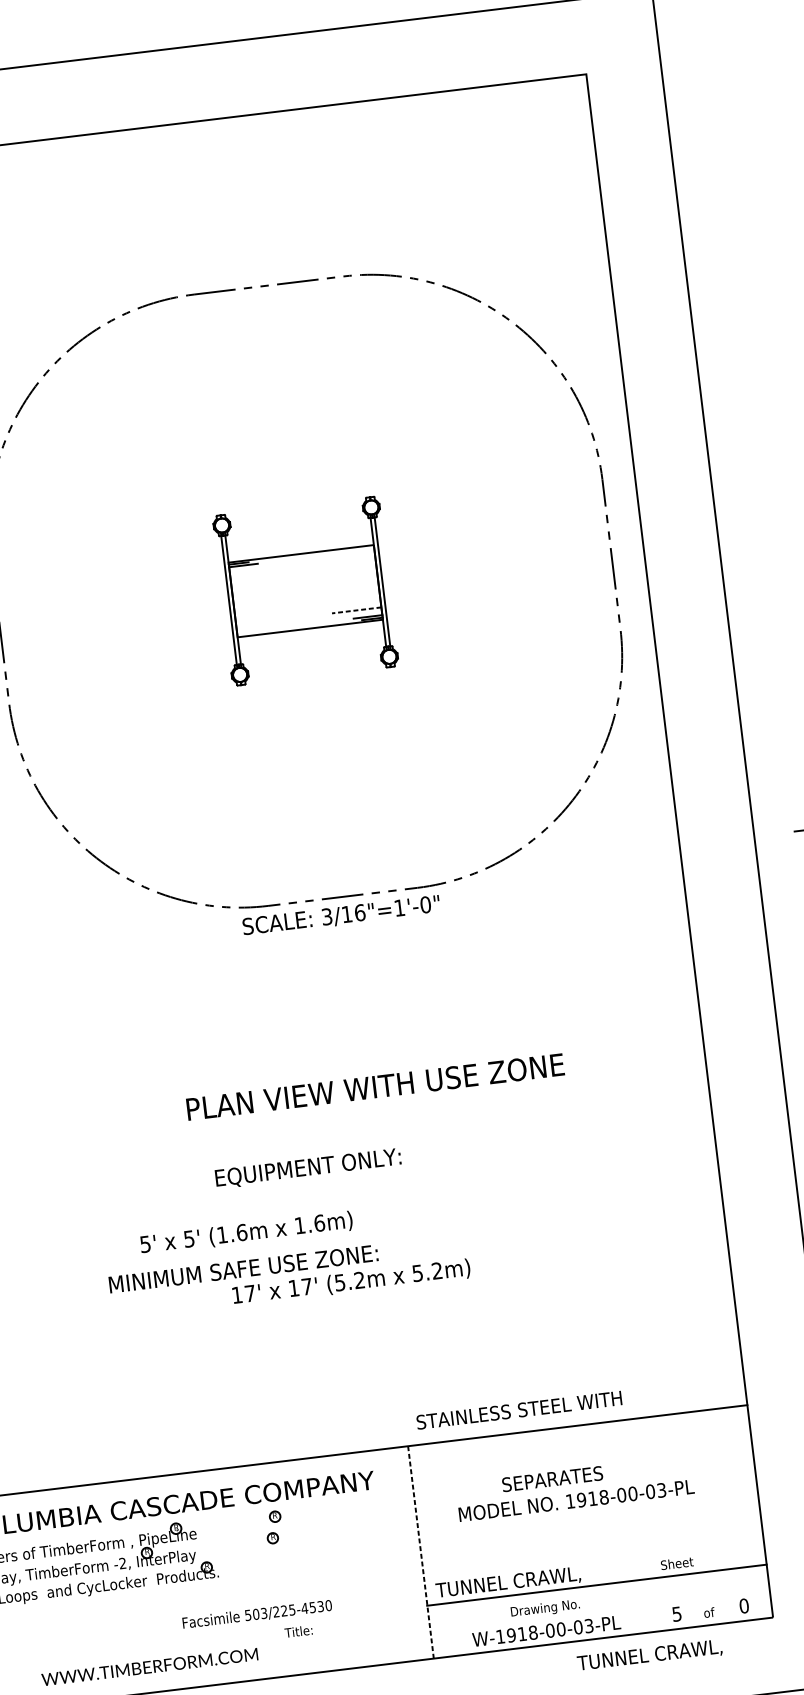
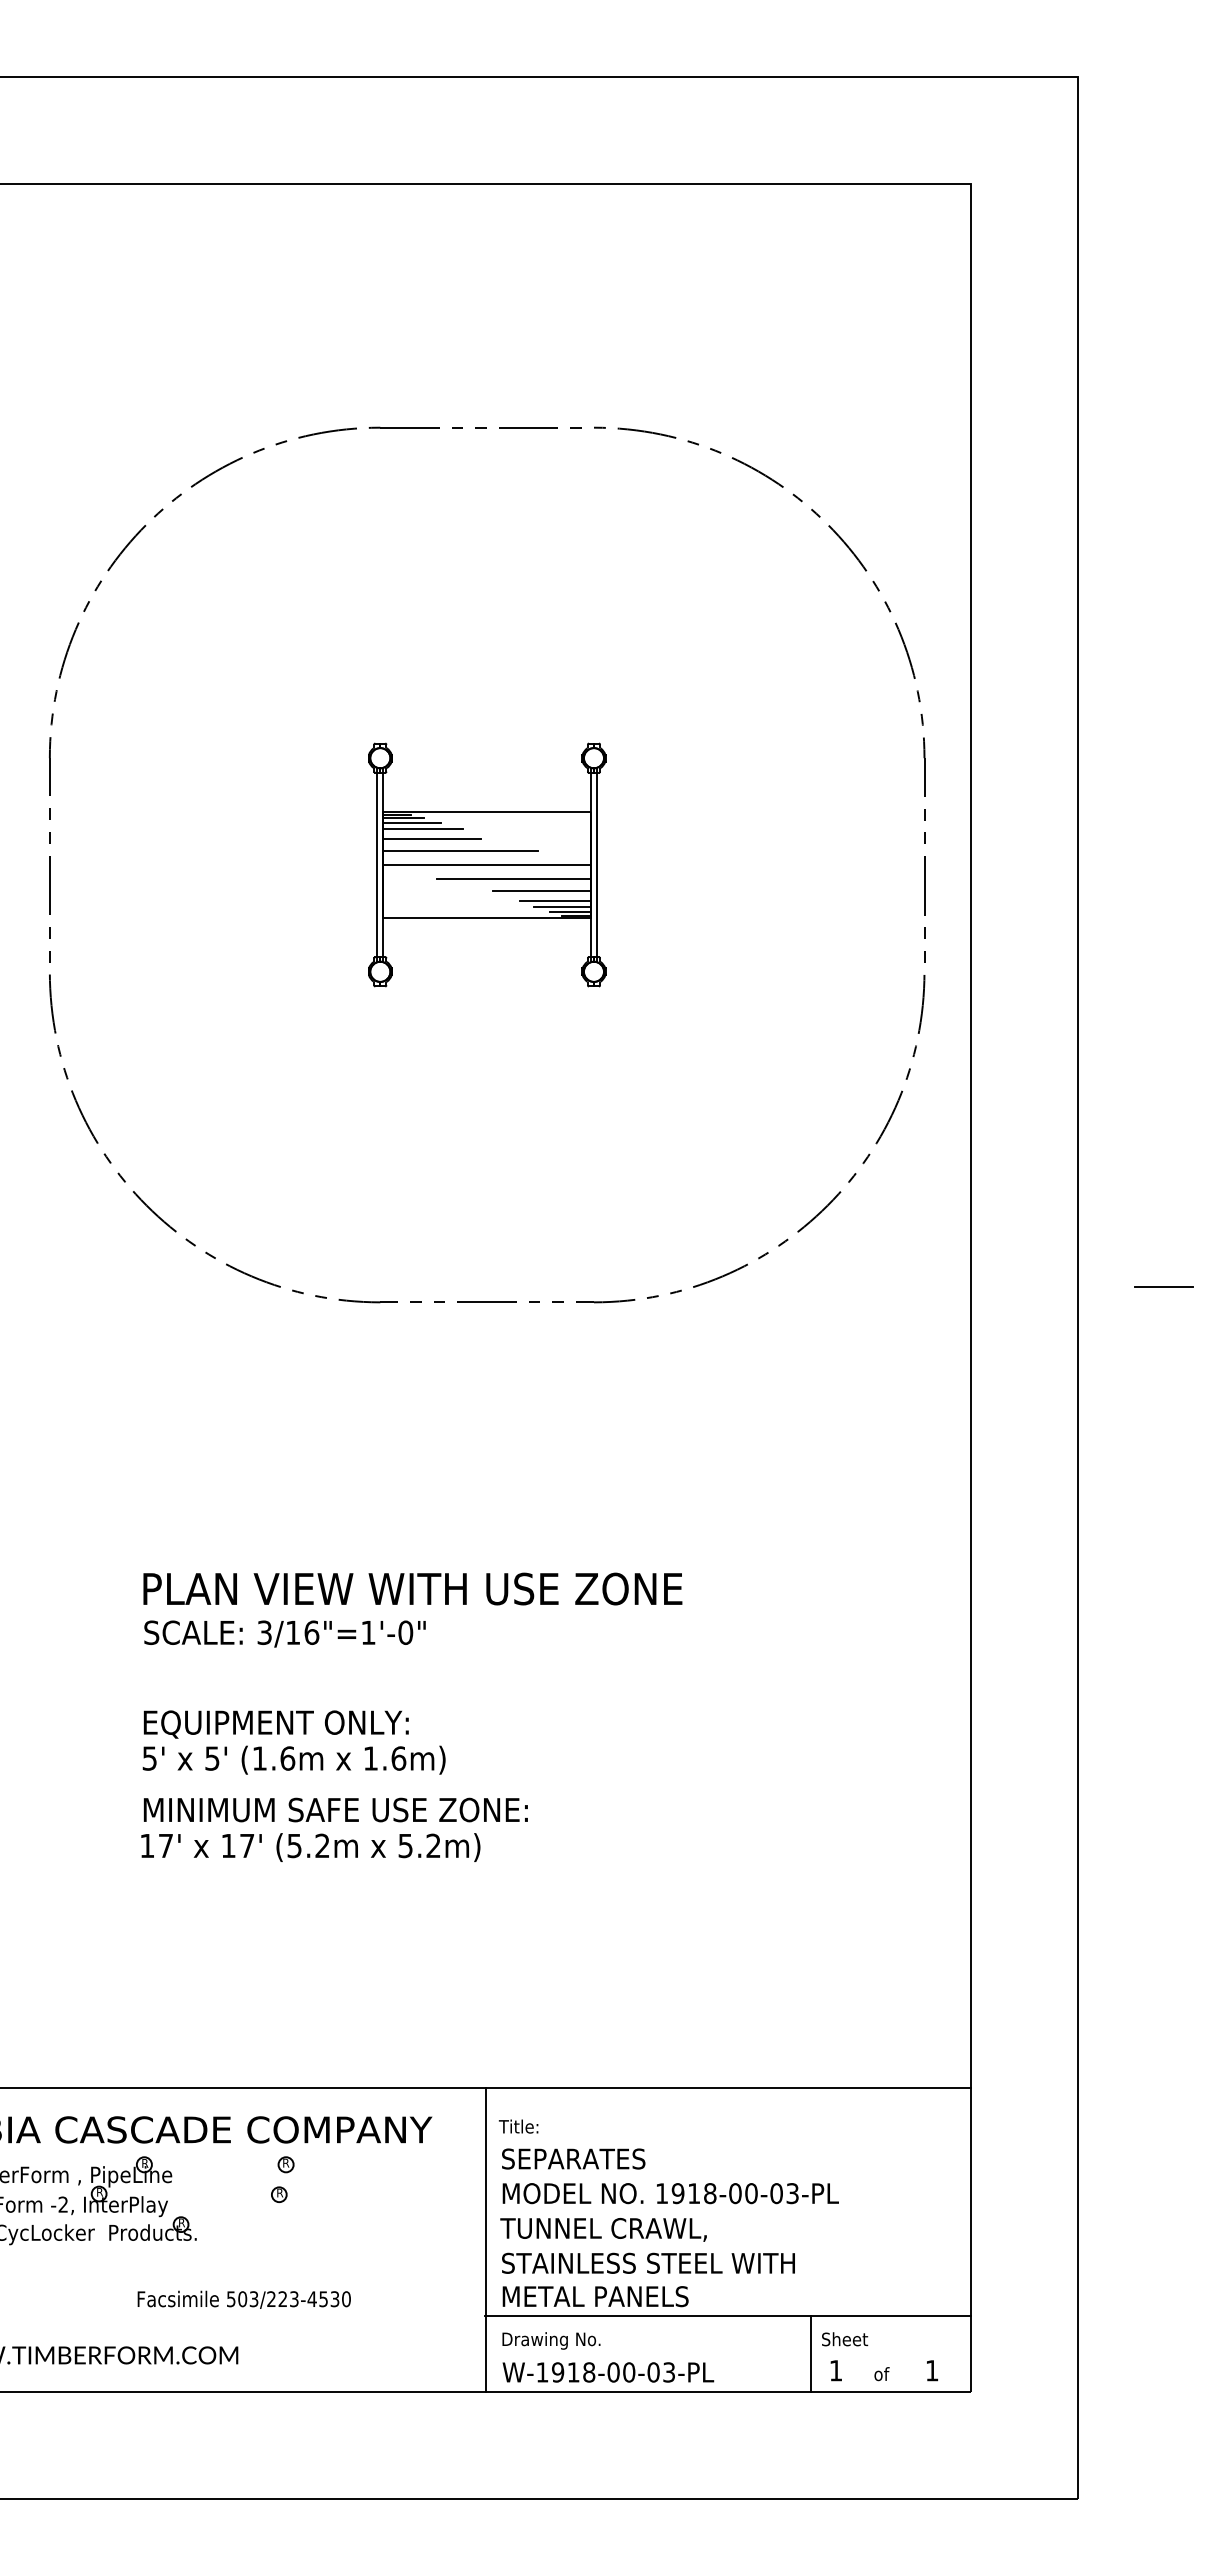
line: (249, 567) -> (411, 822), added
line: (257, 571) -> (422, 829), added
line: (265, 577) -> (432, 838), added
line: (285, 583) -> (460, 850), added
line: (306, 591) -> (487, 865), added
line: (325, 599) -> (513, 879), added
line: (346, 605) -> (542, 891), added
line: (356, 610) -> (555, 900), dashed -> solid
line: (362, 614) -> (562, 907), added
text: (341, 915) -> (284, 1633), moved
text: (375, 1086) -> (412, 1588), moved
text: (307, 1168) -> (275, 1724), moved
text: (243, 1268) -> (335, 1809), moved
text: (351, 1282) -> (310, 1847), moved
text: (519, 1409) -> (648, 2262), moved
text: (552, 1478) -> (573, 2158), moved
text: (576, 1500) -> (670, 2193), moved
line: (420, 1552) -> (485, 2239), dashed -> solid
text: (677, 1563) -> (845, 2339), moved
text: (508, 1583) -> (603, 2298), TUNNEL CRAWL, -> METAL PANELS
line: (657, 1604) -> (810, 2353), added
text: (743, 1605) -> (931, 2370), 0 -> 1
text: (545, 1608) -> (551, 2340), moved
text: (292, 1609) -> (294, 2298), 503/225-4530 -> 503/223-4530
text: (676, 1614) -> (835, 2370), 5 -> 1
text: (298, 1631) -> (518, 2126), moved
text: (546, 1631) -> (608, 2372), moved
text: (649, 1655) -> (603, 2229), moved

